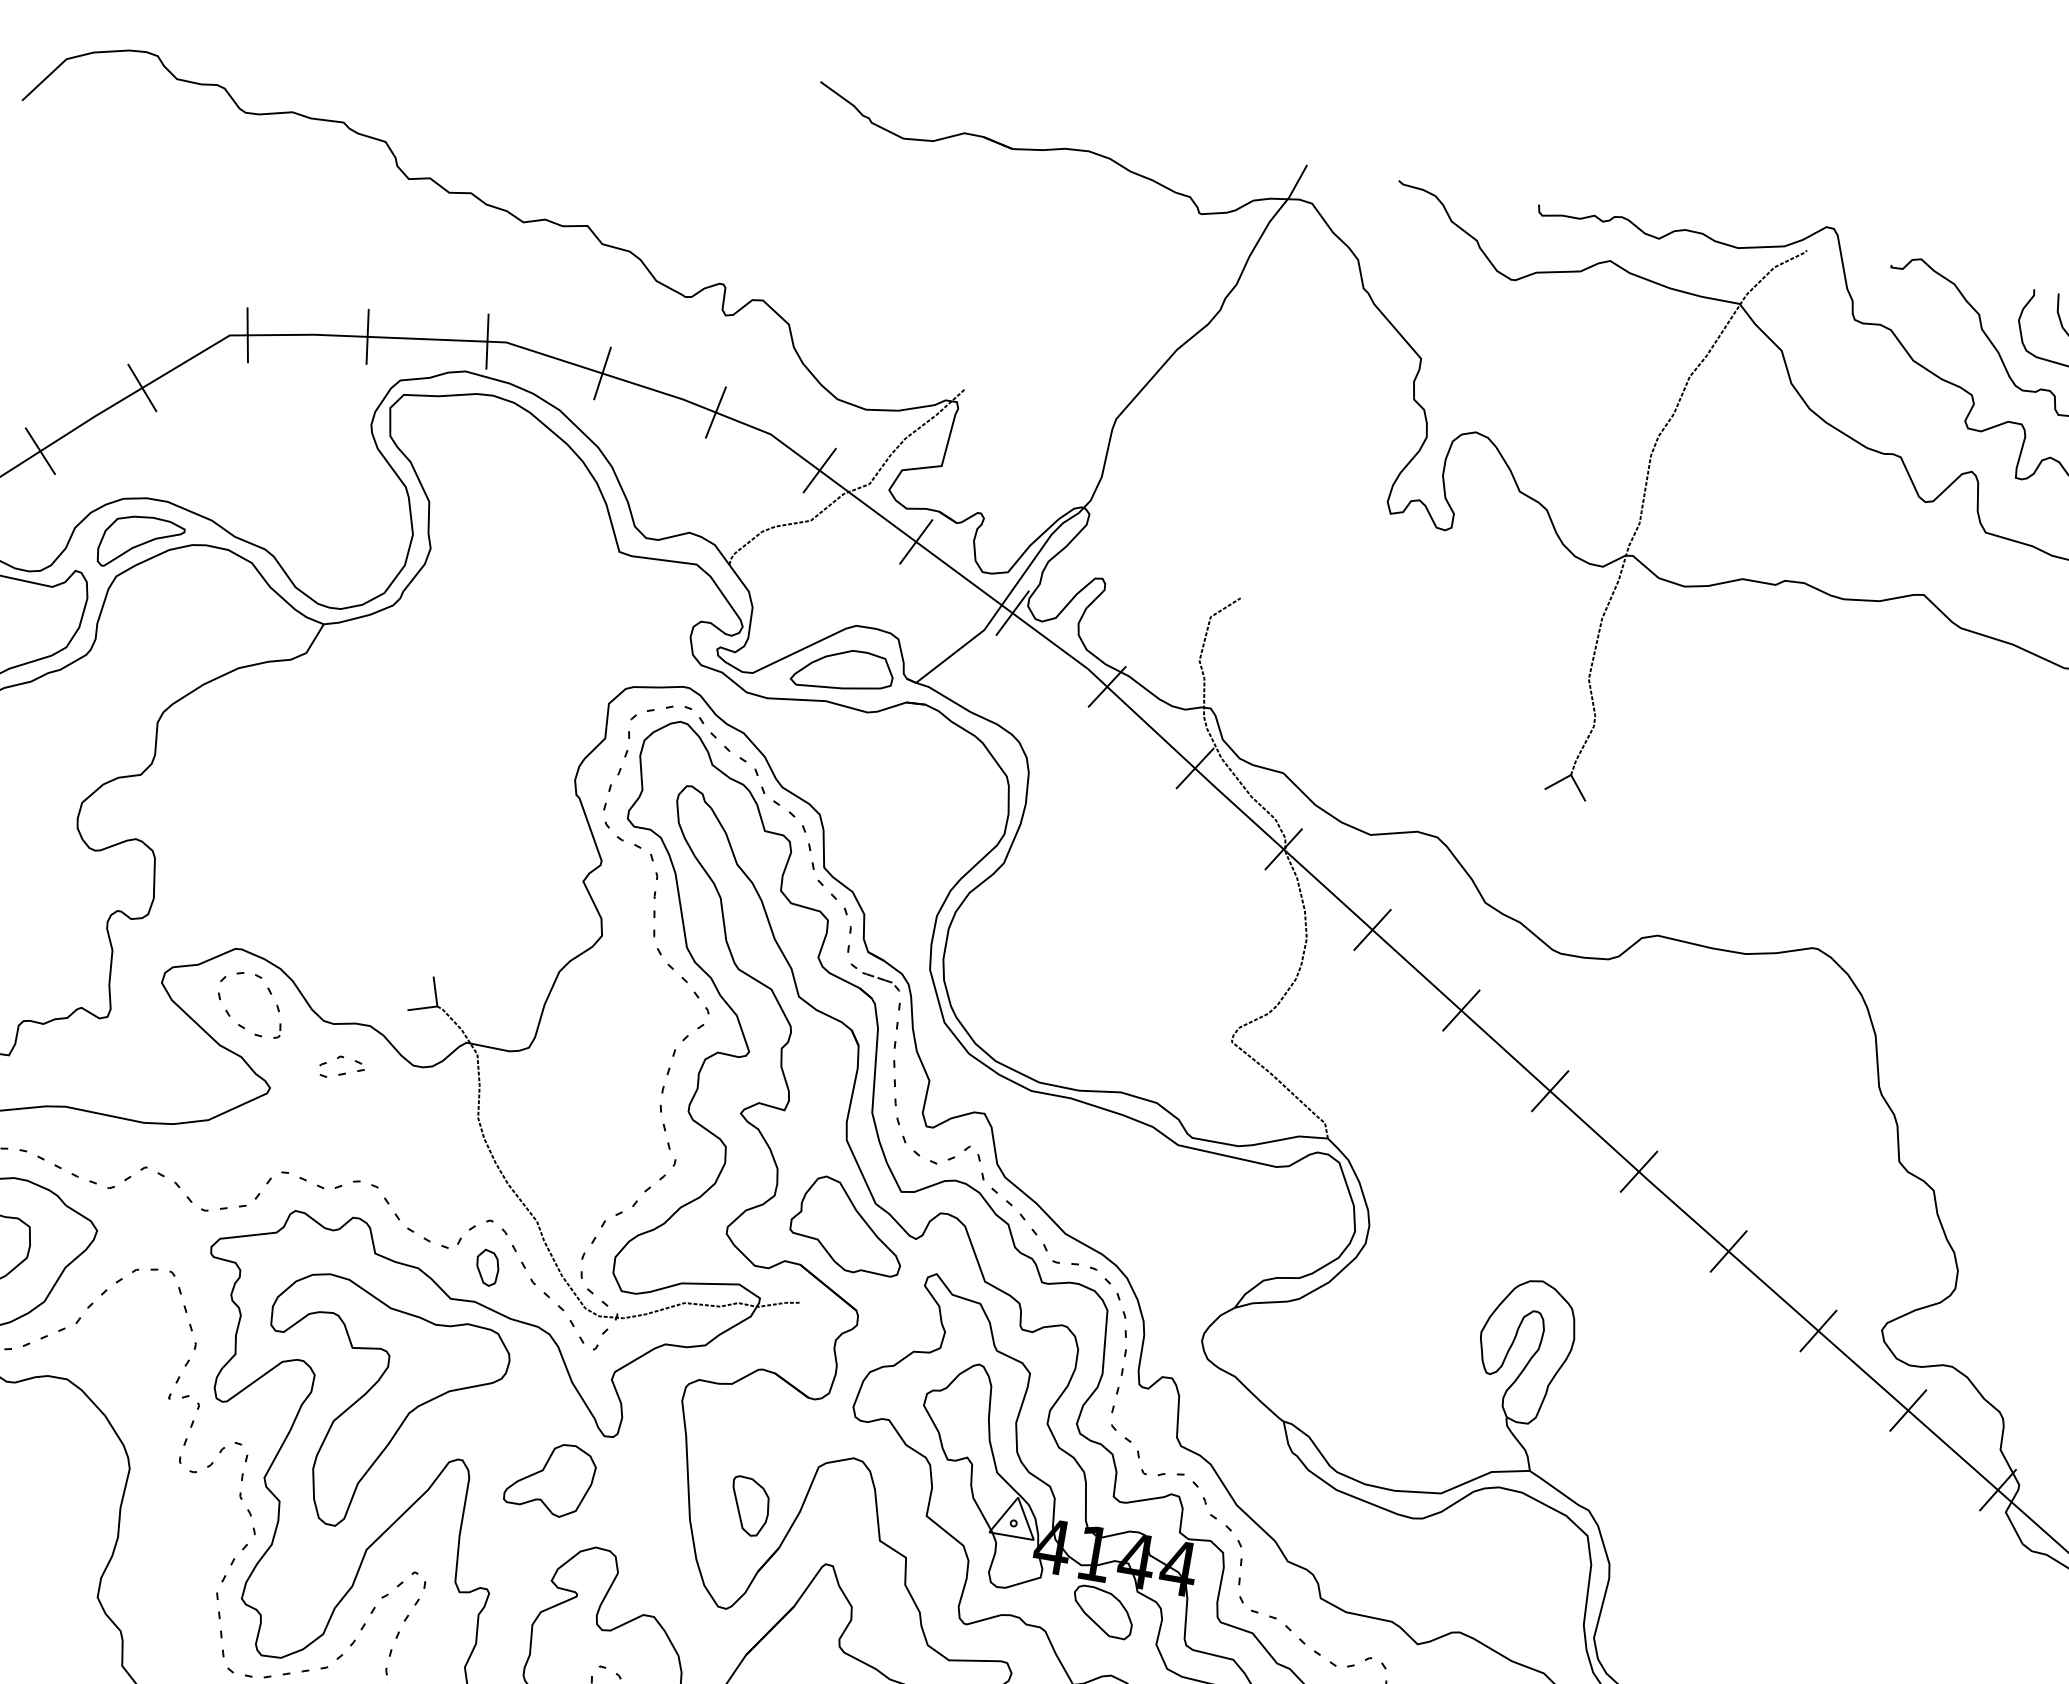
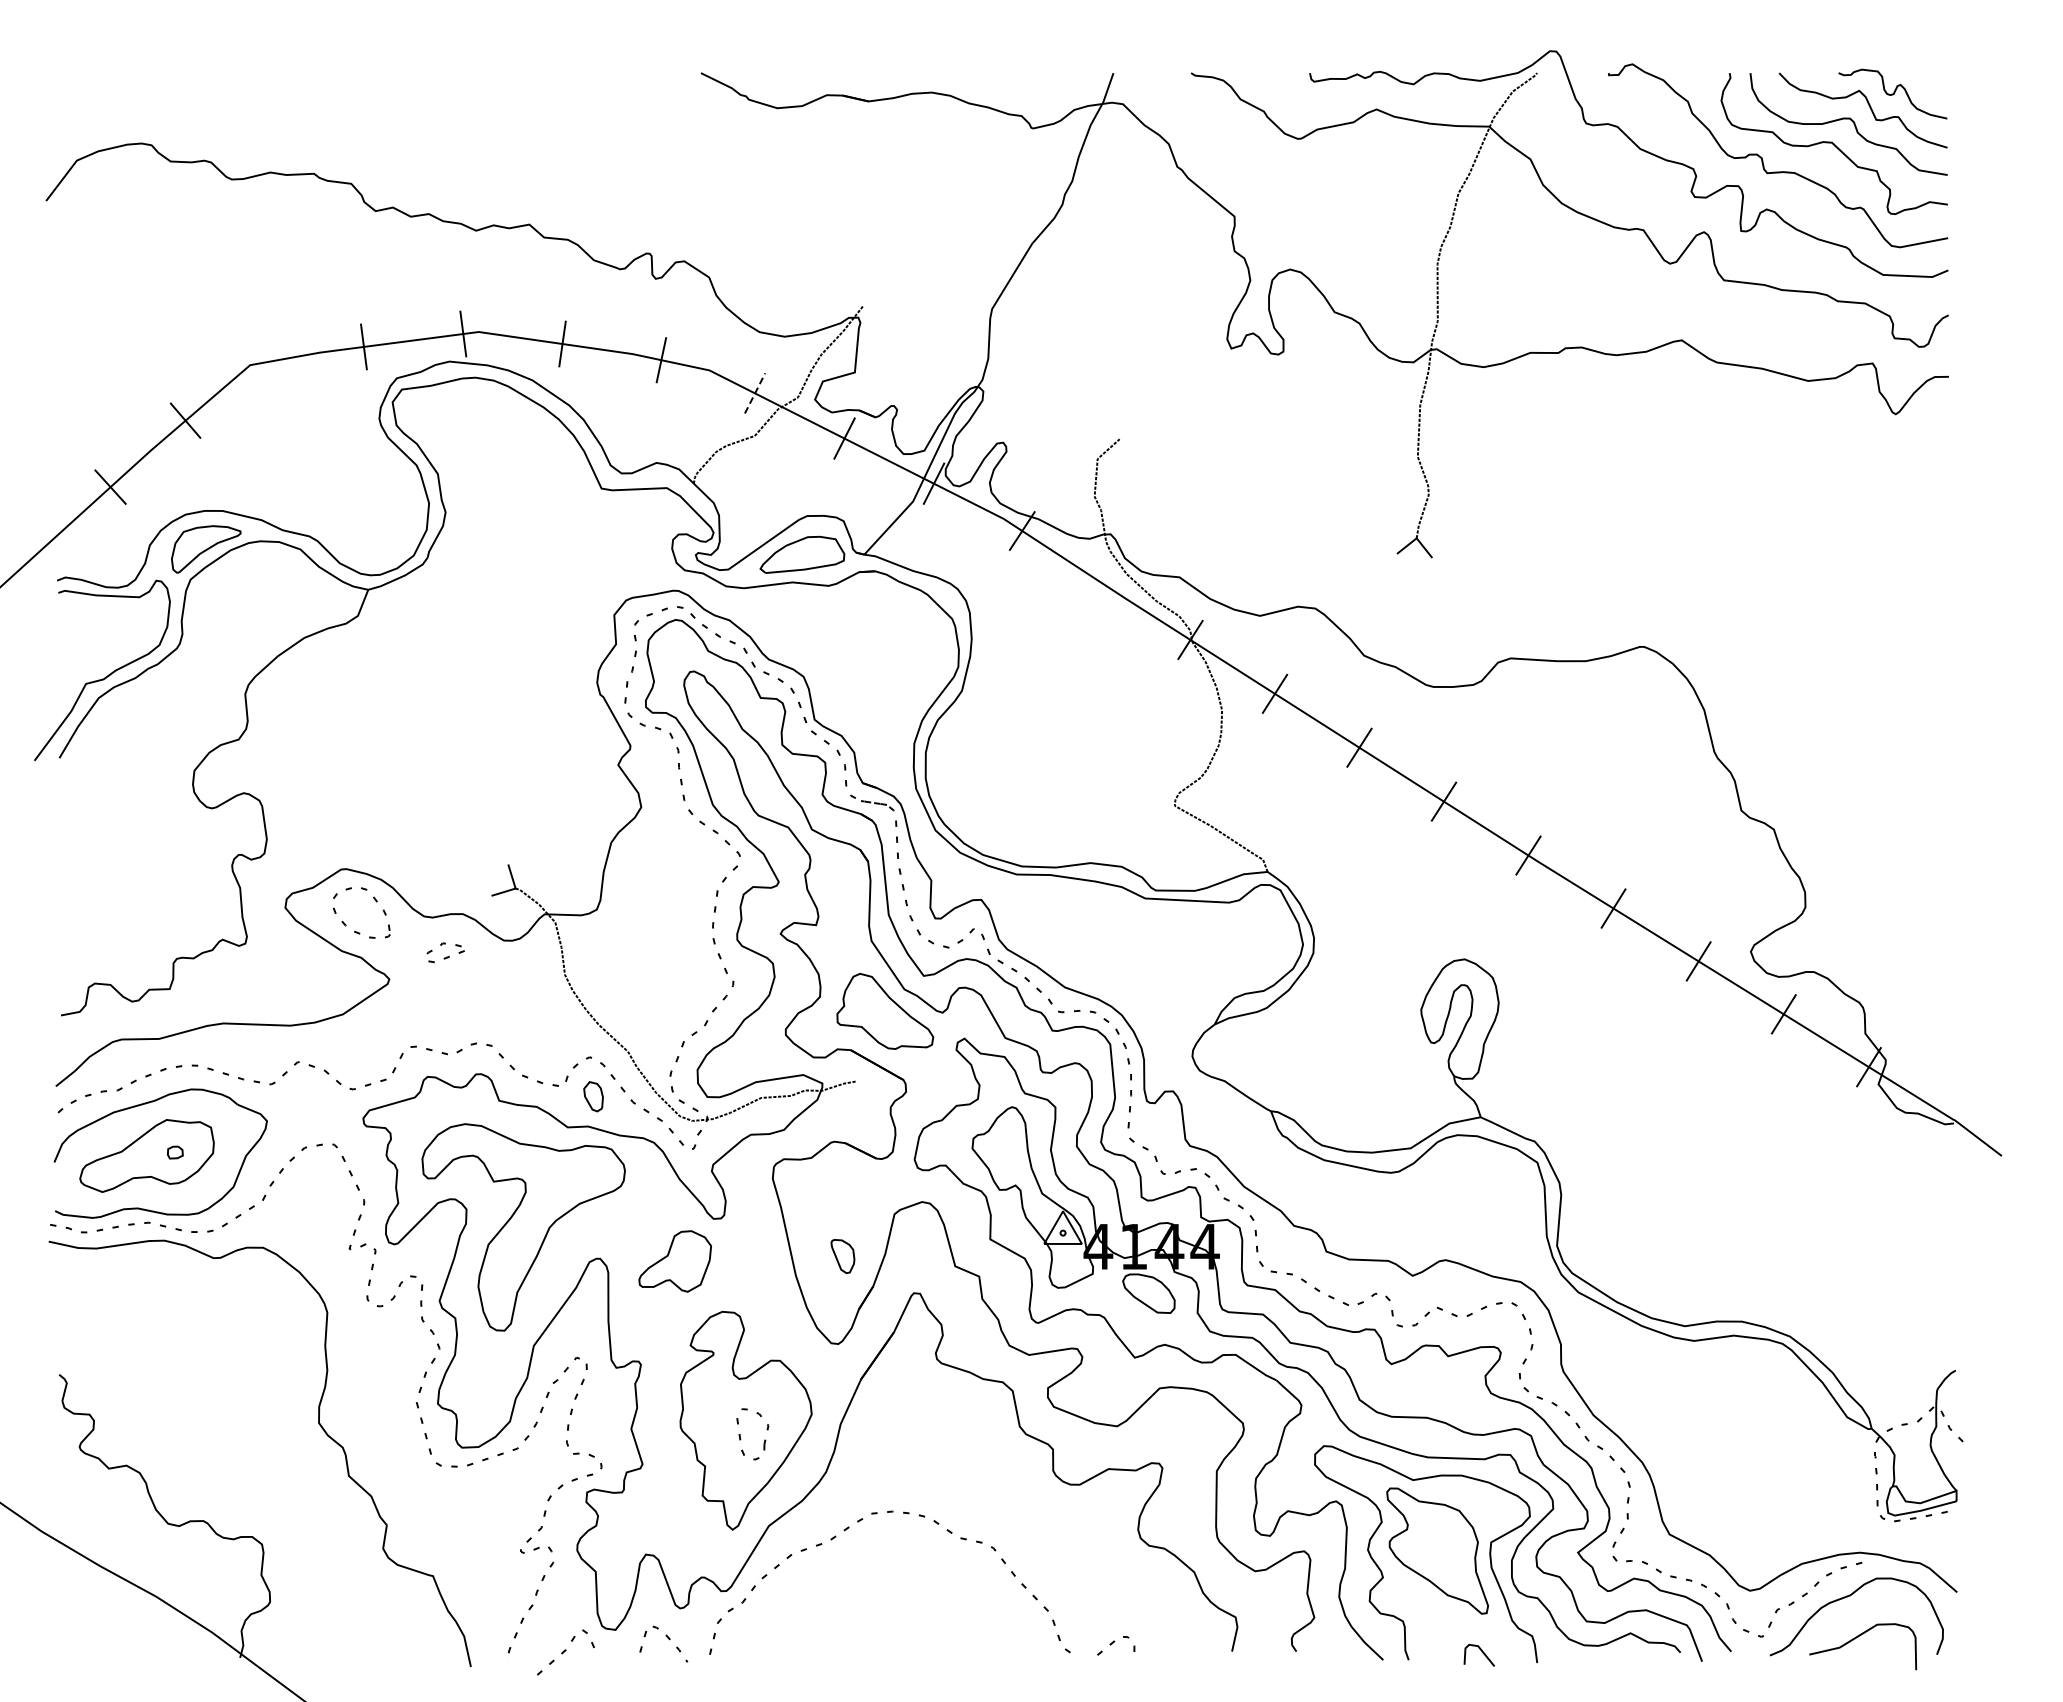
line: (247, 335) -> (264, 362), removed
line: (820, 470) -> (755, 393), solid -> dashed
line: (1194, 767) -> (1105, 585), removed
part: (748, 1506) -> (842, 1256), size x0.7

